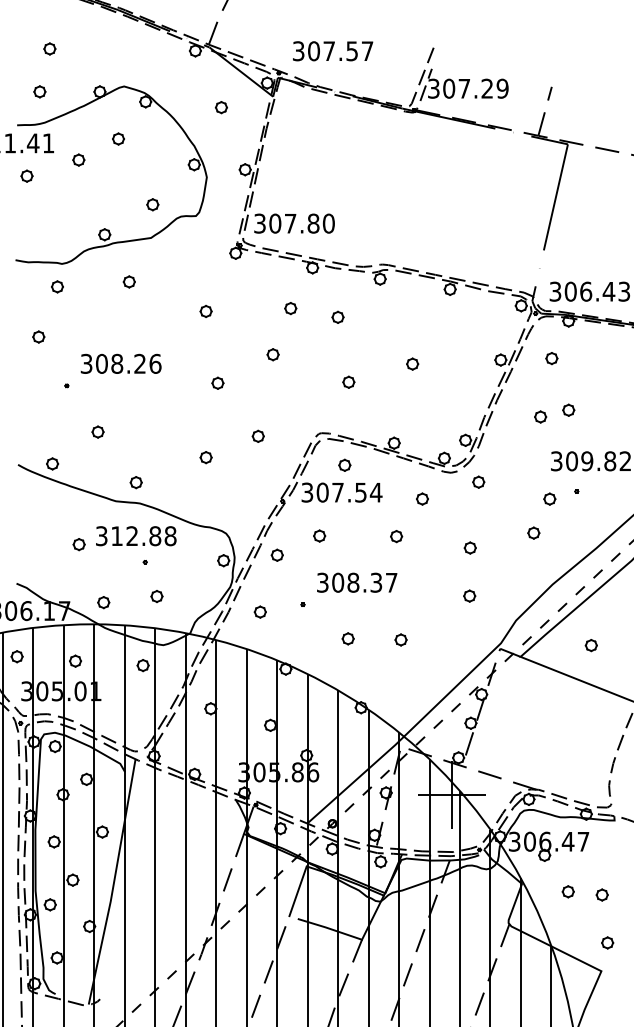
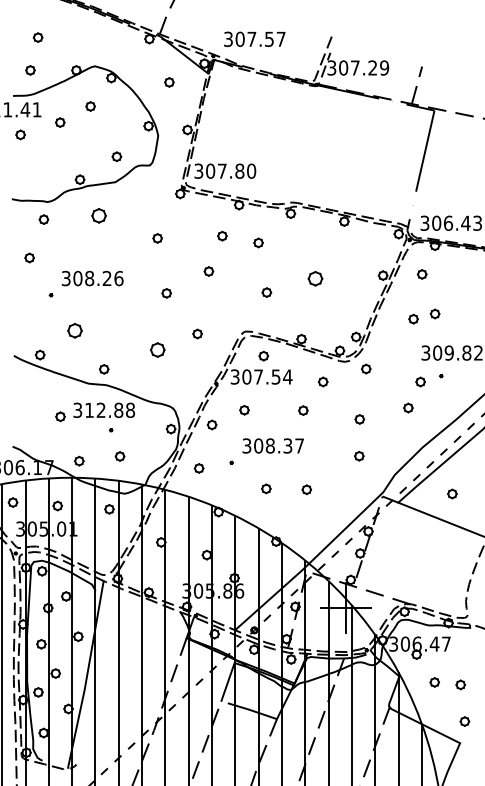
part: (128, 281) -> (98, 215), size x1.6
part: (412, 363) -> (315, 278), size x1.6
part: (97, 431) -> (74, 330), size x1.6
part: (205, 457) -> (157, 350), size x1.6

